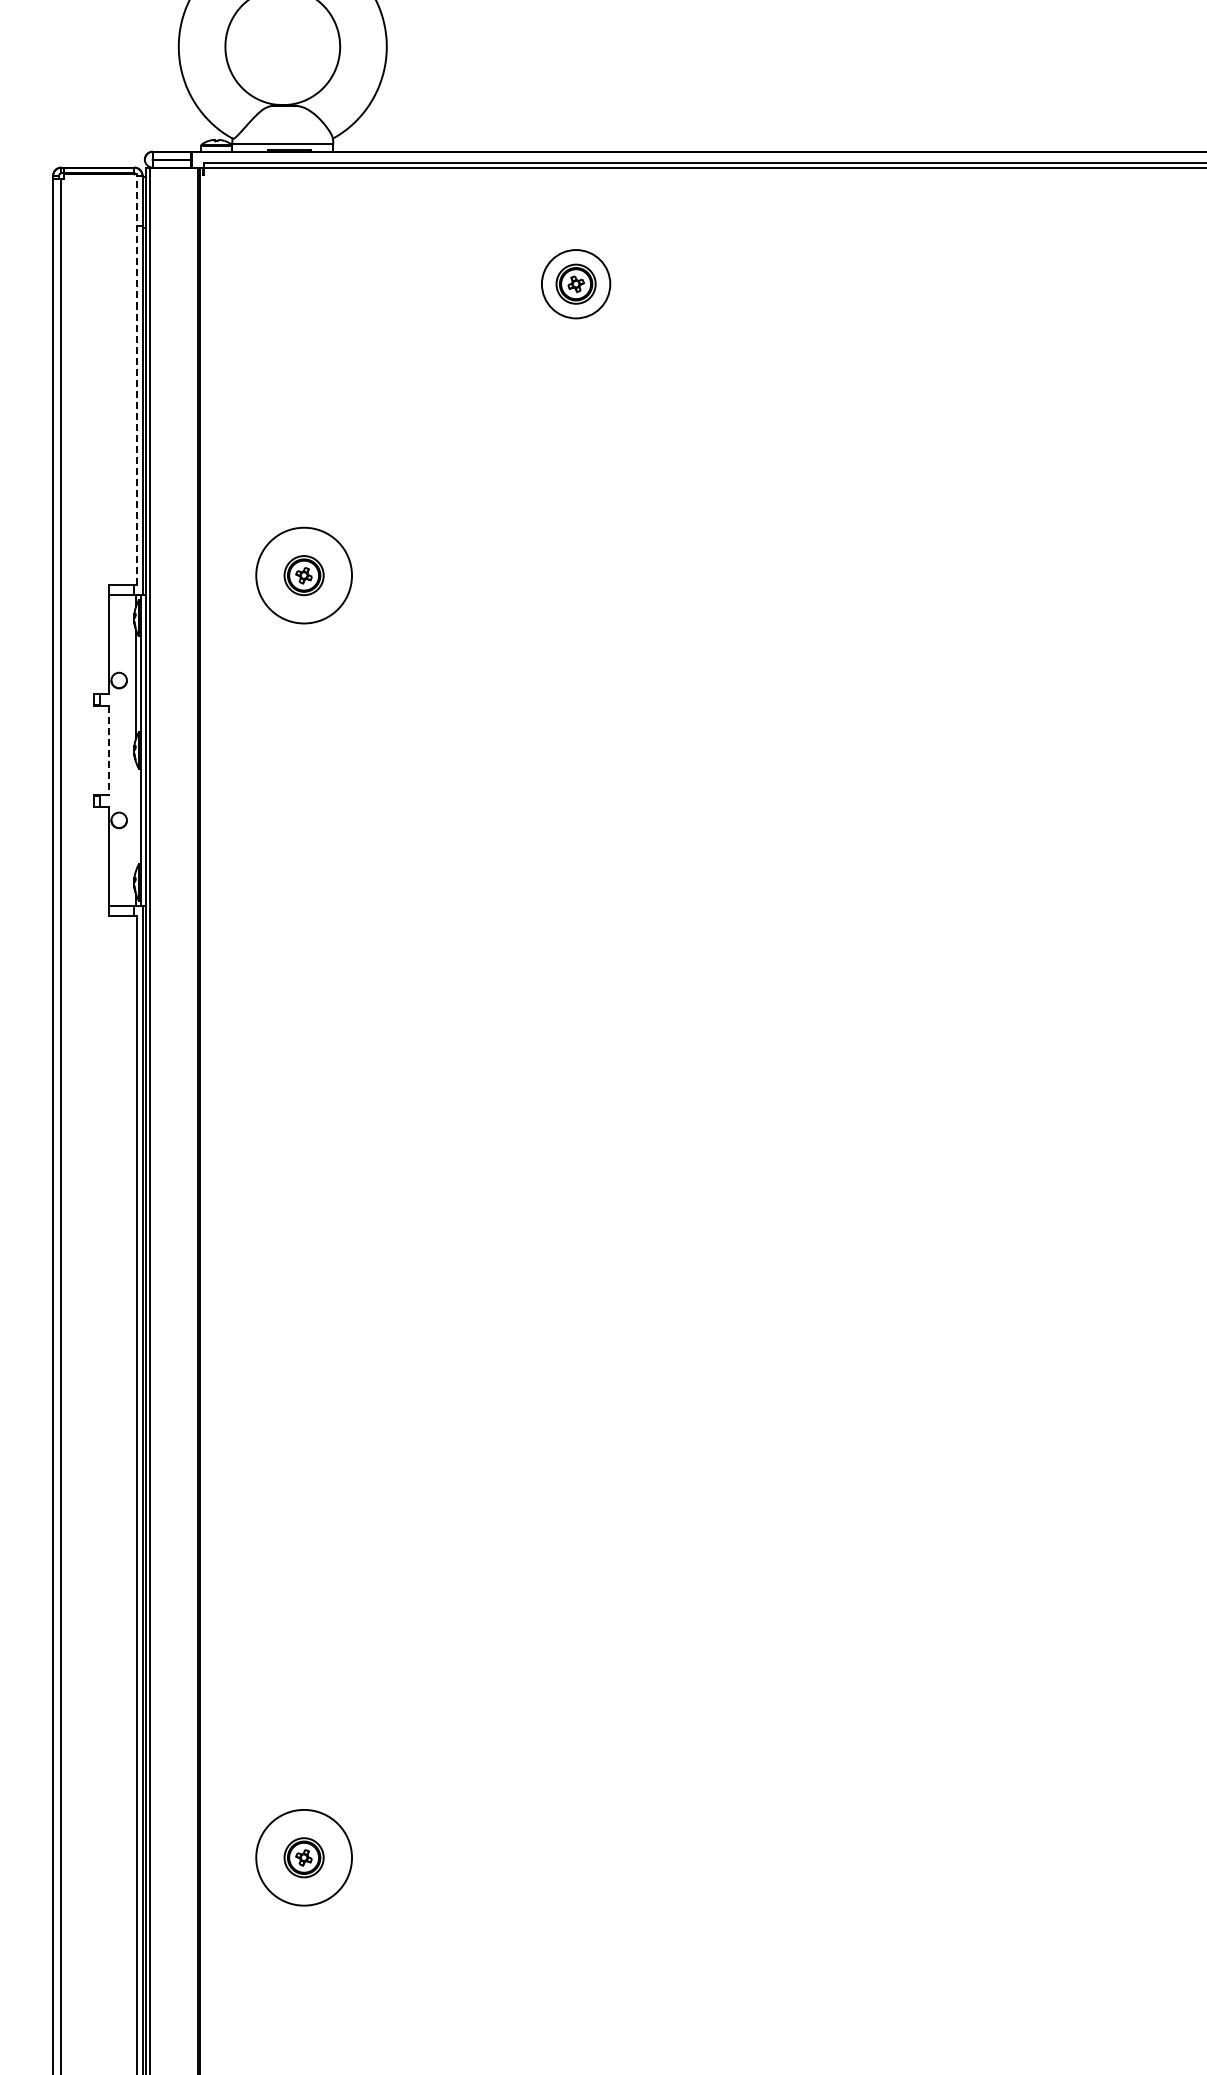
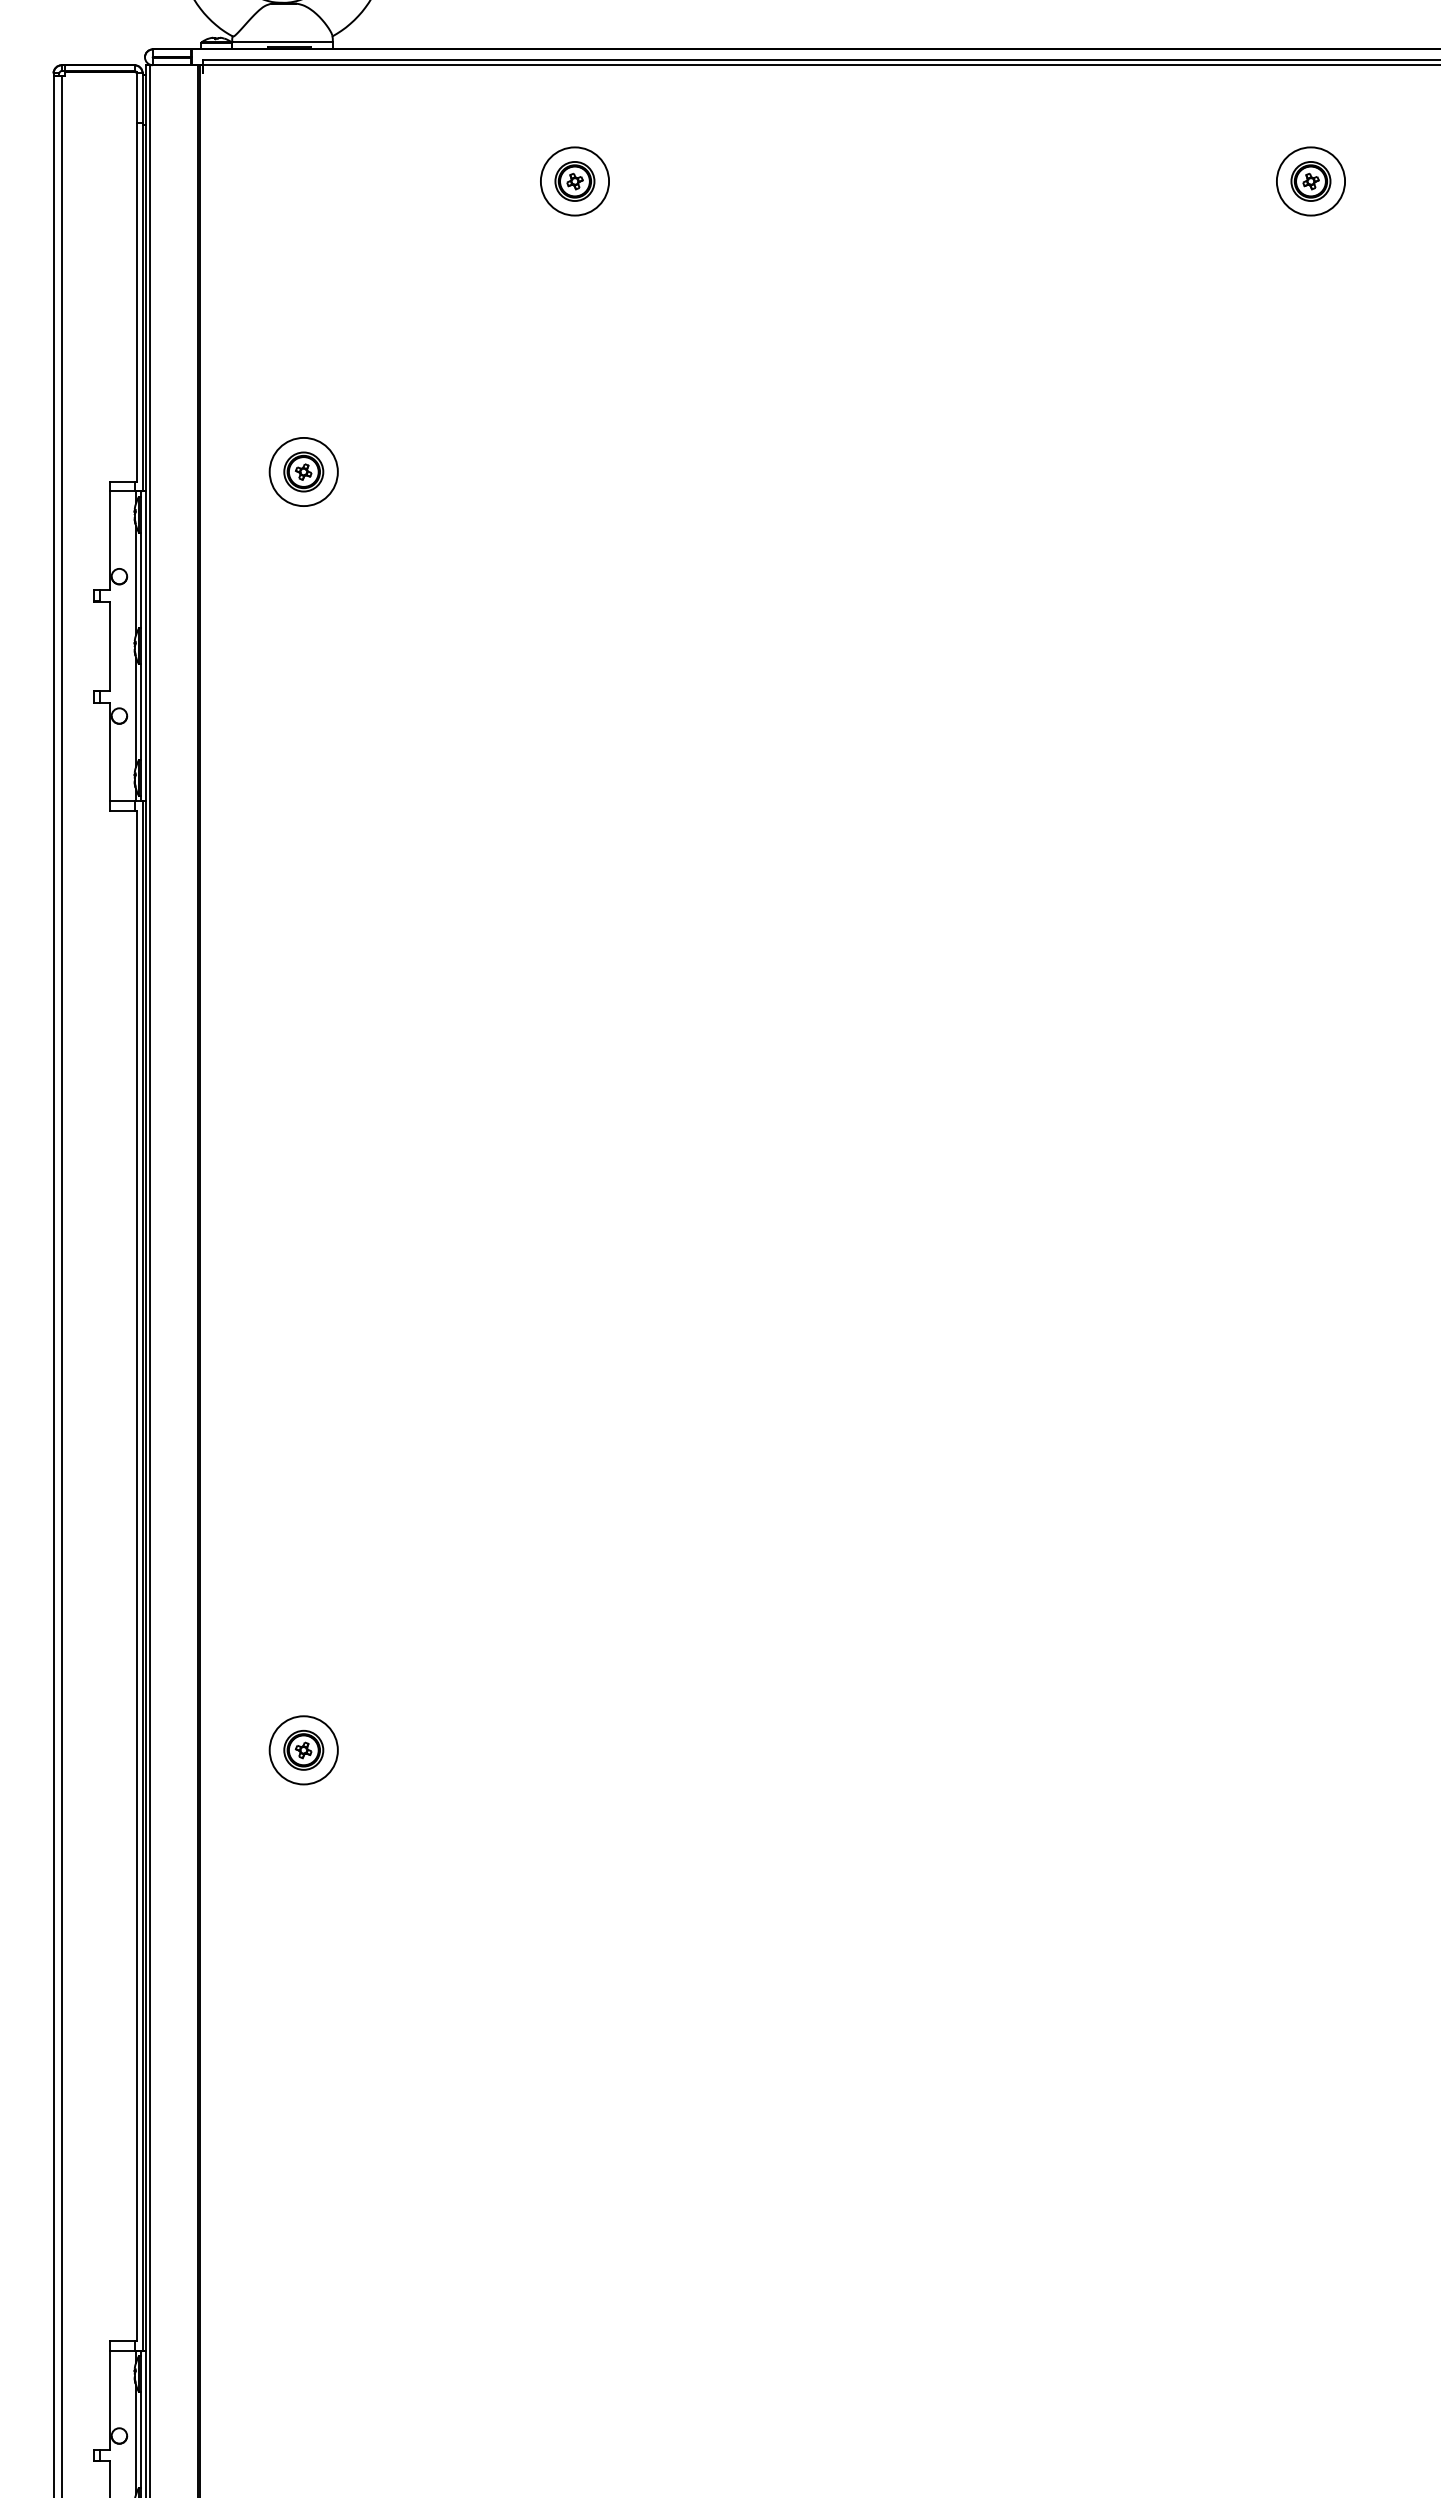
line: (136, 379) -> (136, 276), dashed -> solid
circle: (303, 575) -> (303, 471), size x0.71
line: (109, 750) -> (109, 646), dashed -> solid
line: (136, 815) -> (136, 711), added
circle: (303, 1857) -> (303, 1750), size x0.71

